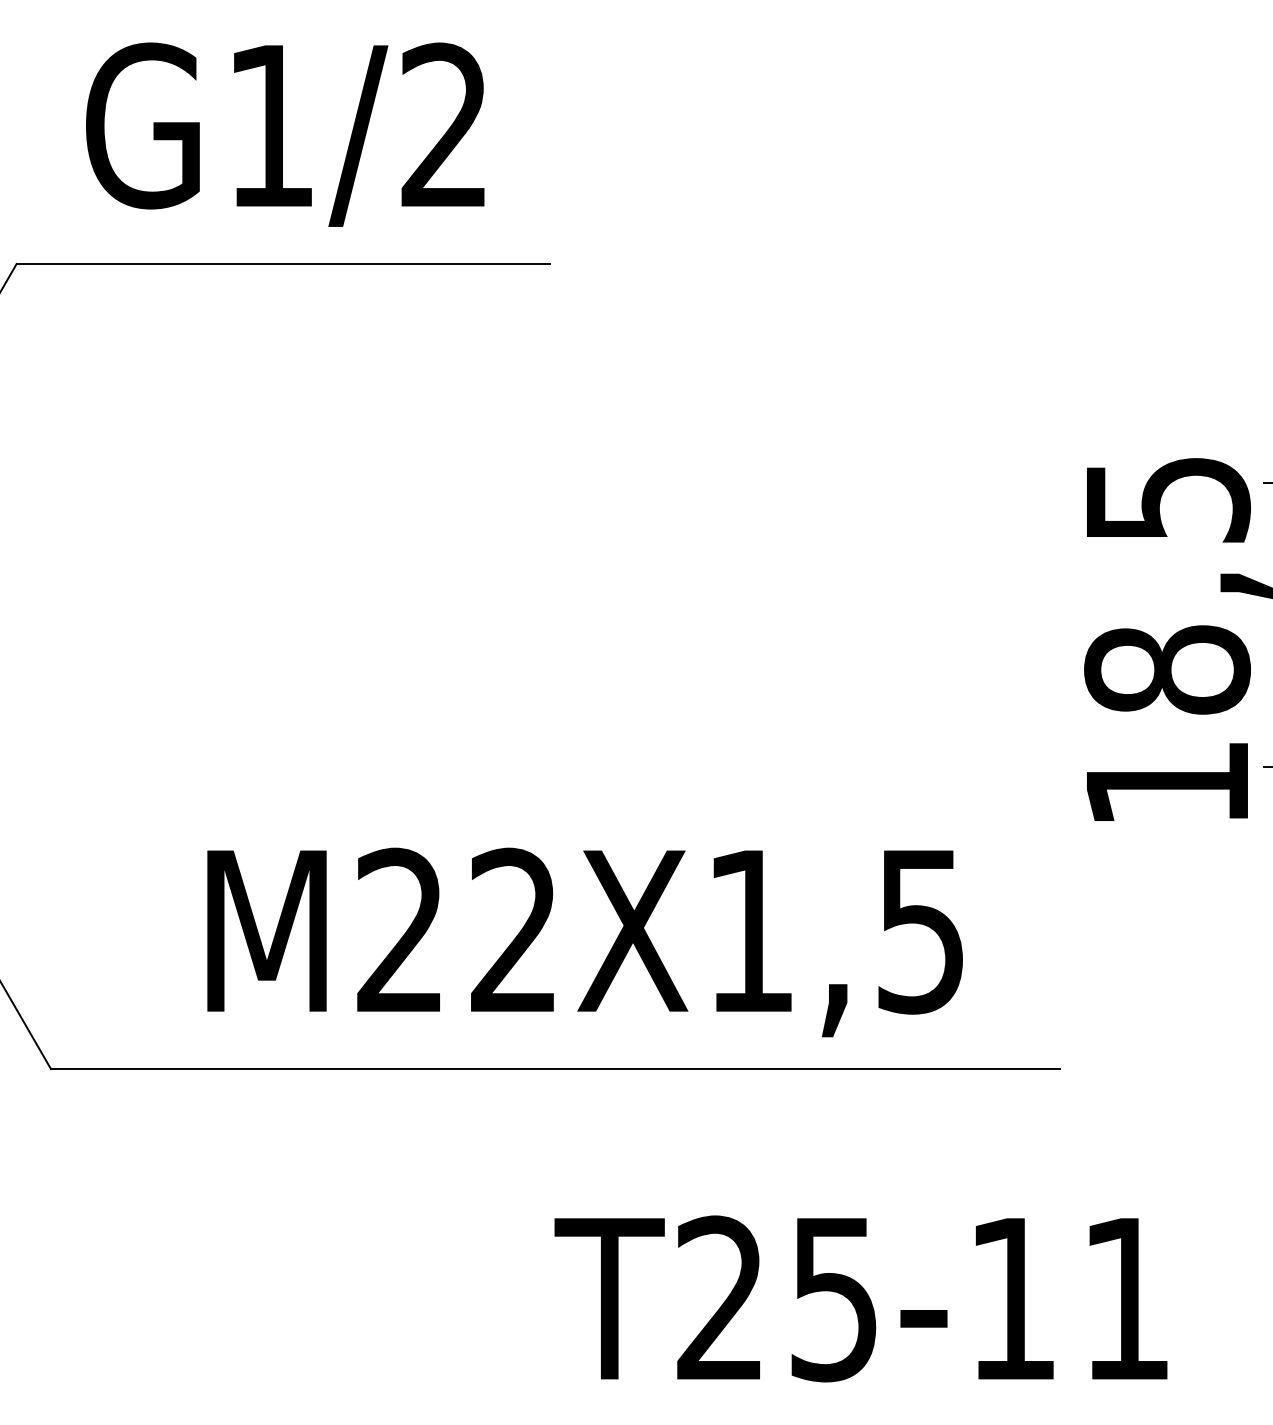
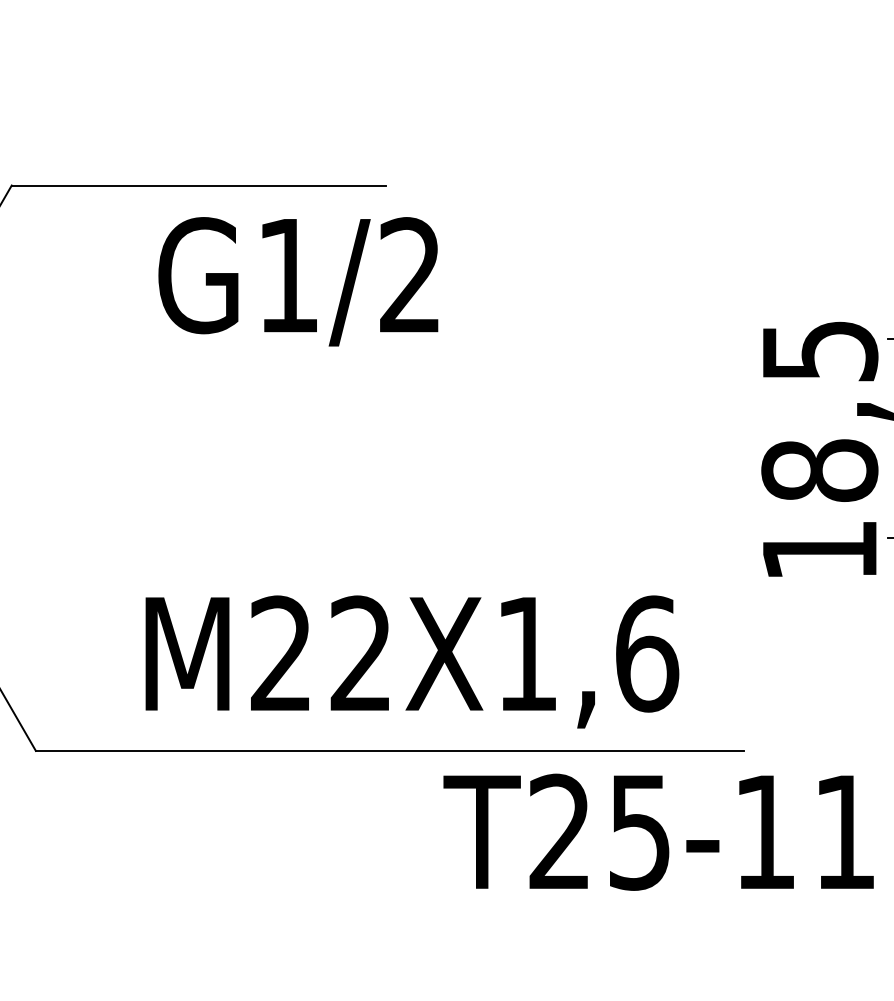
text: (285, 134) -> (298, 281), moved
text: (922, 930) -> (647, 653), M22X1,5 -> M22X1,6
text: (860, 1297) -> (658, 831), moved

